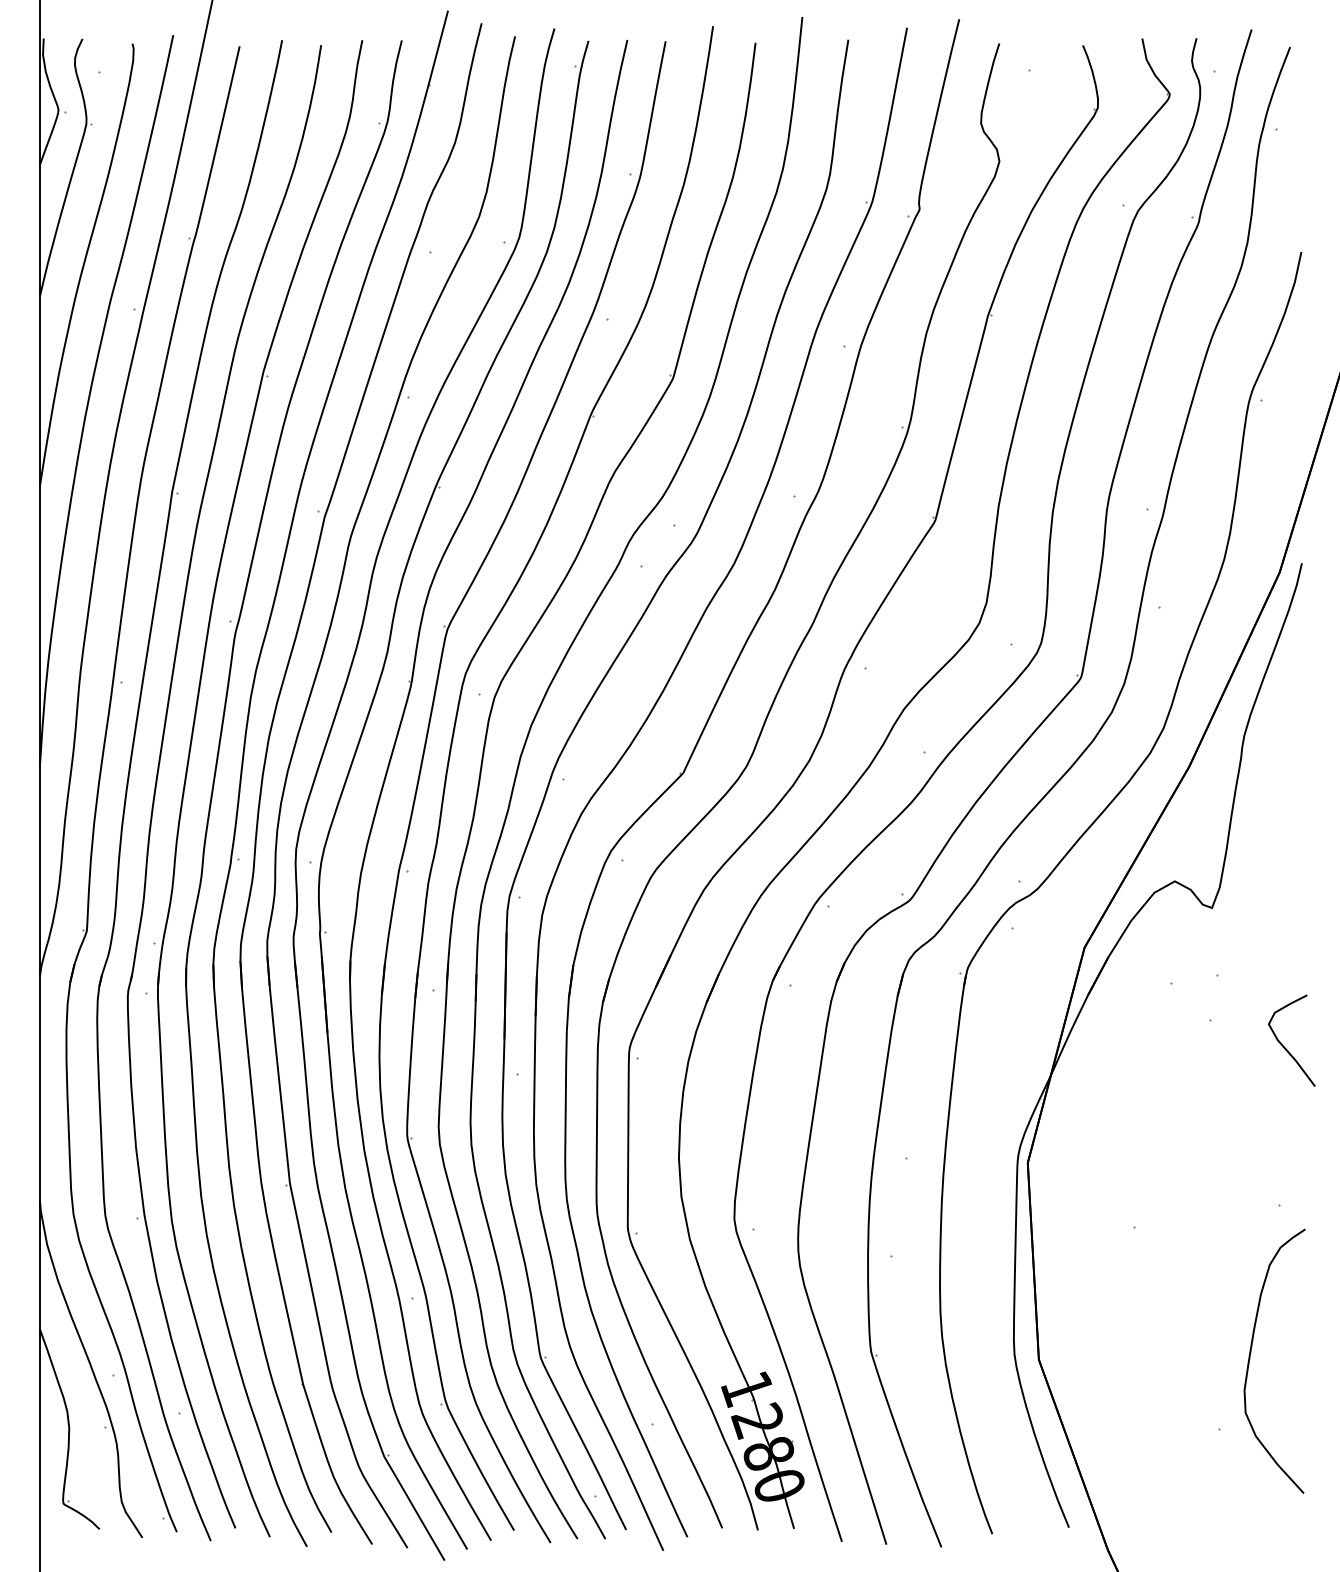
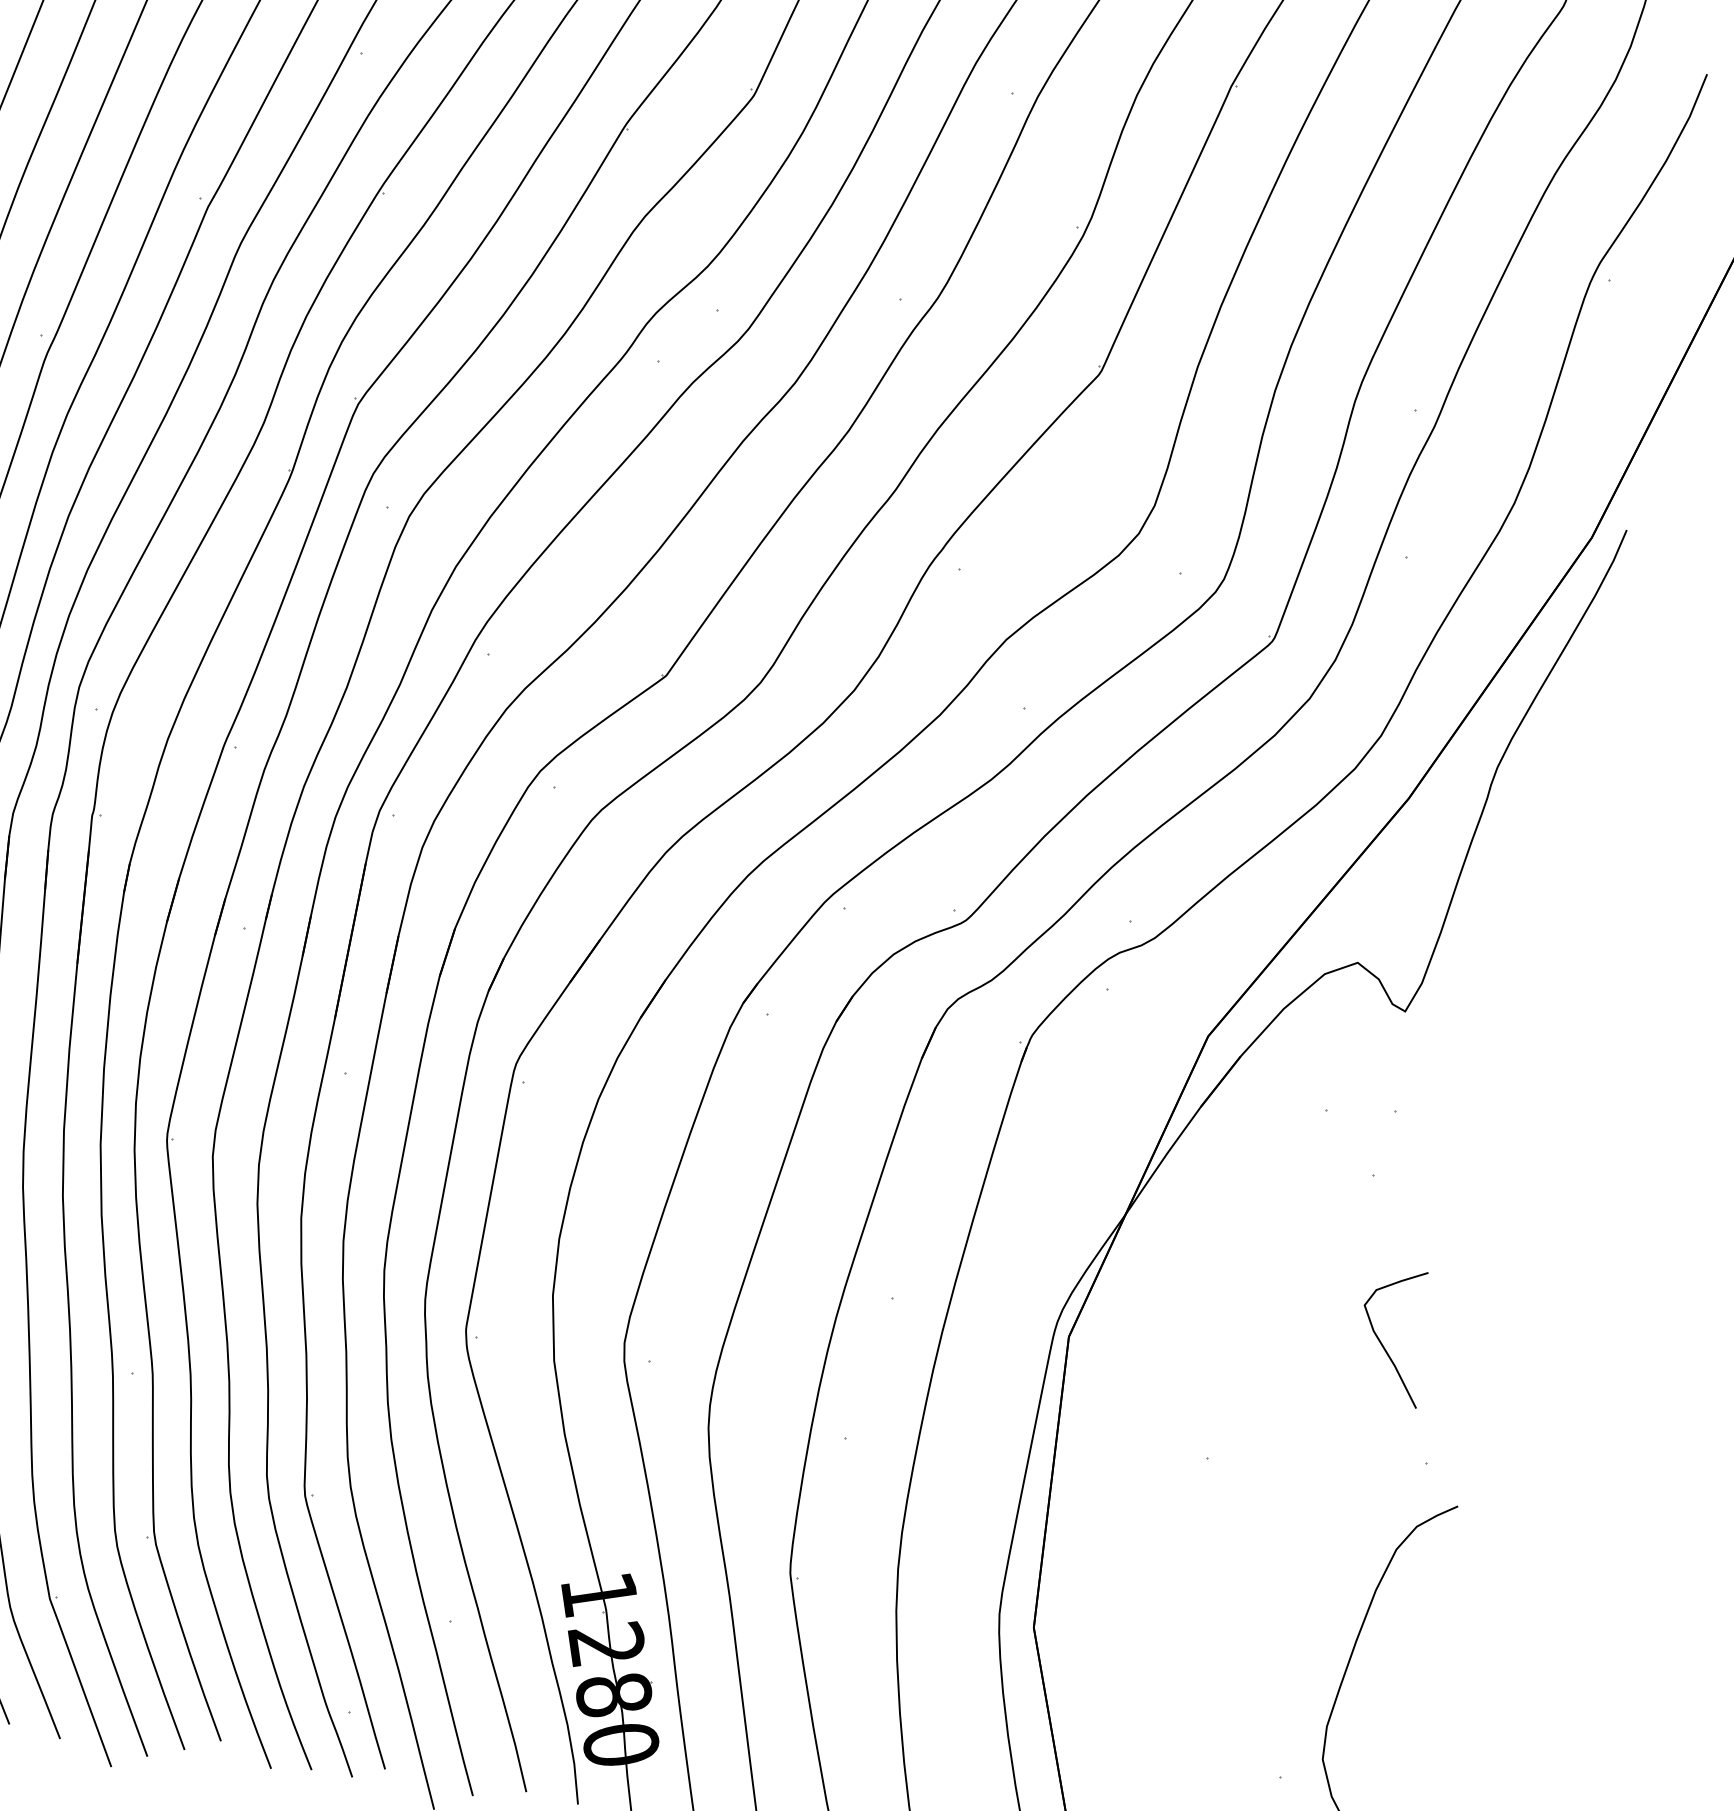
curve: (1284, 1046) -> (1381, 1341), moved

